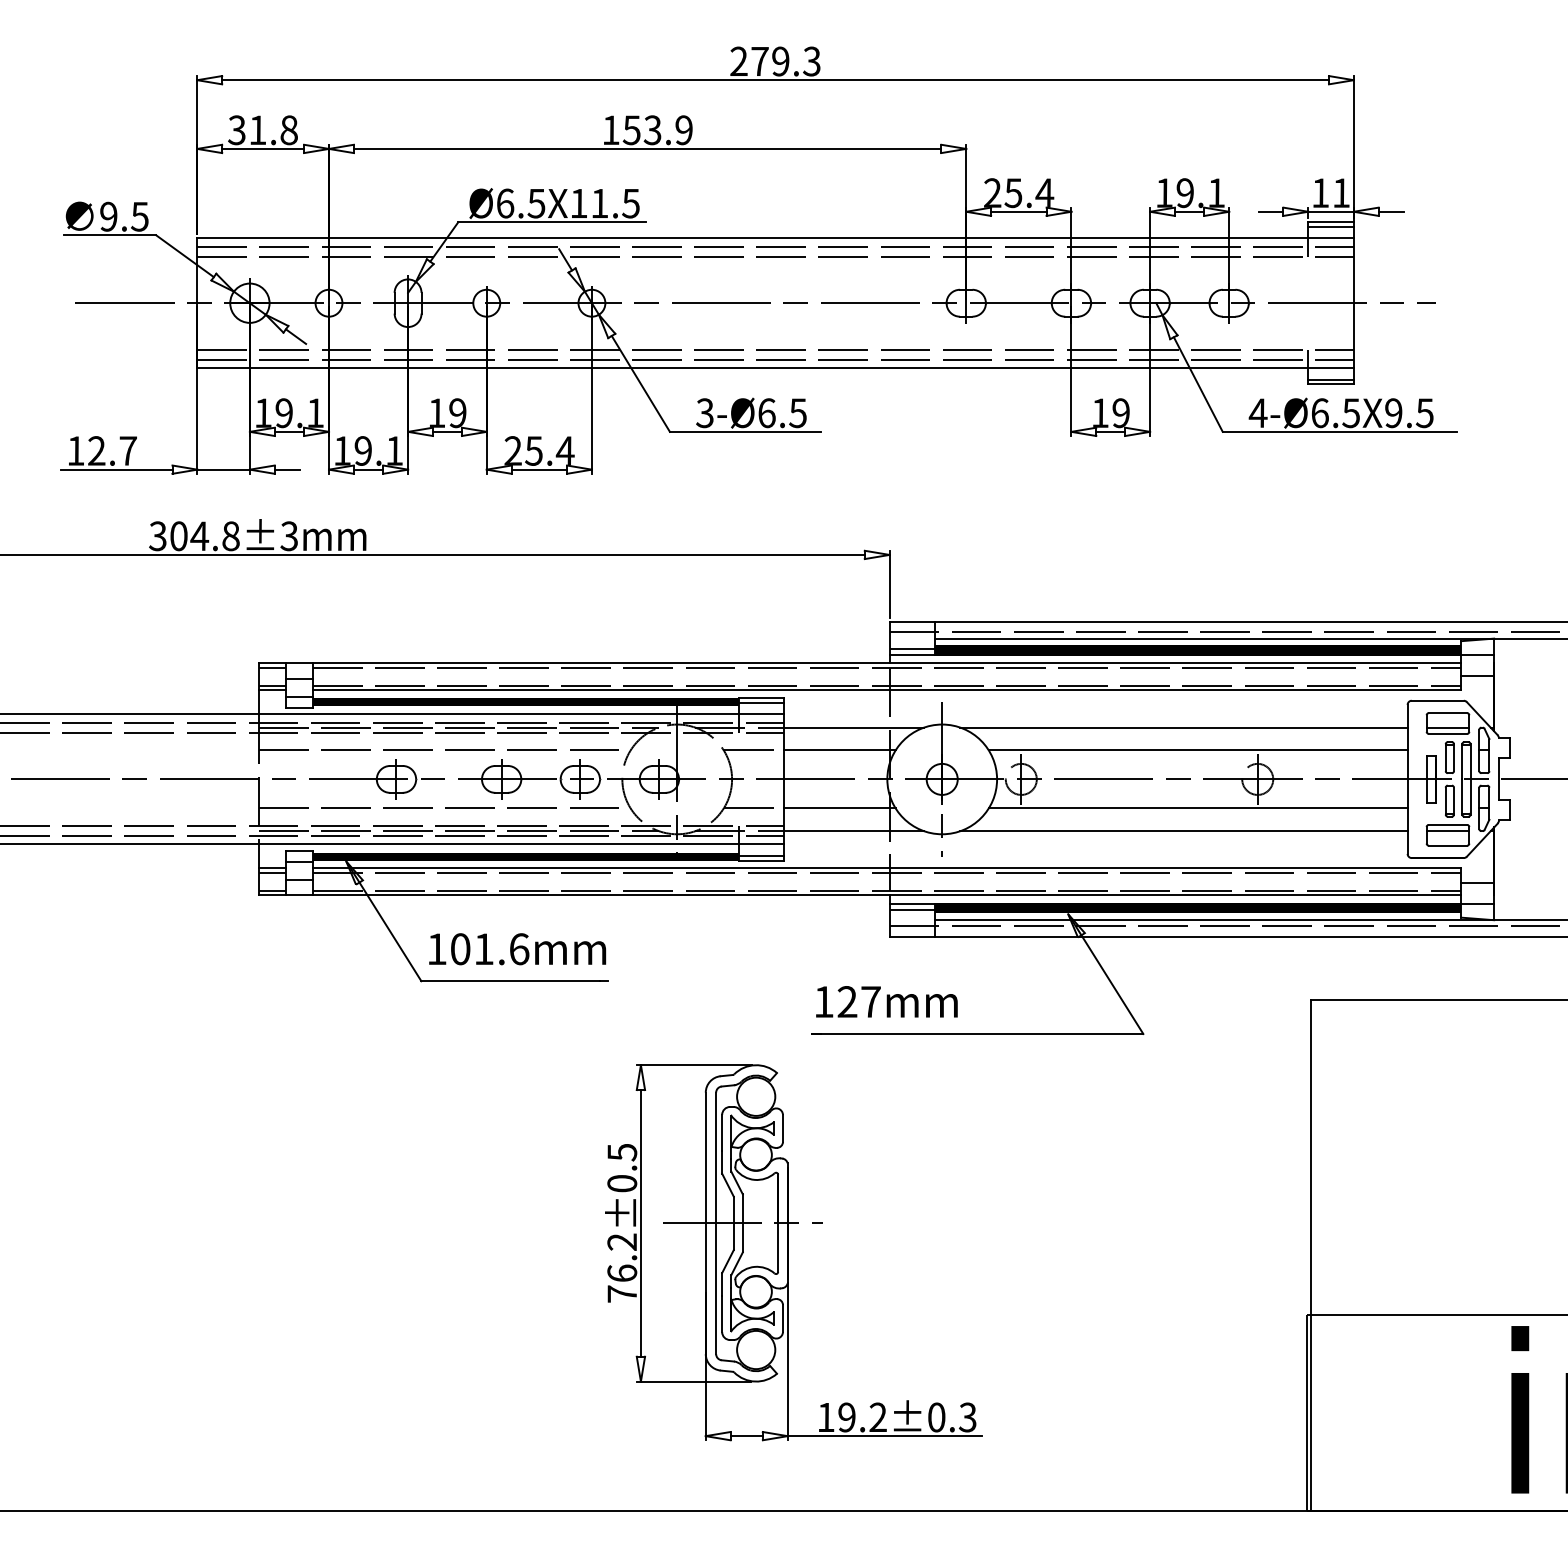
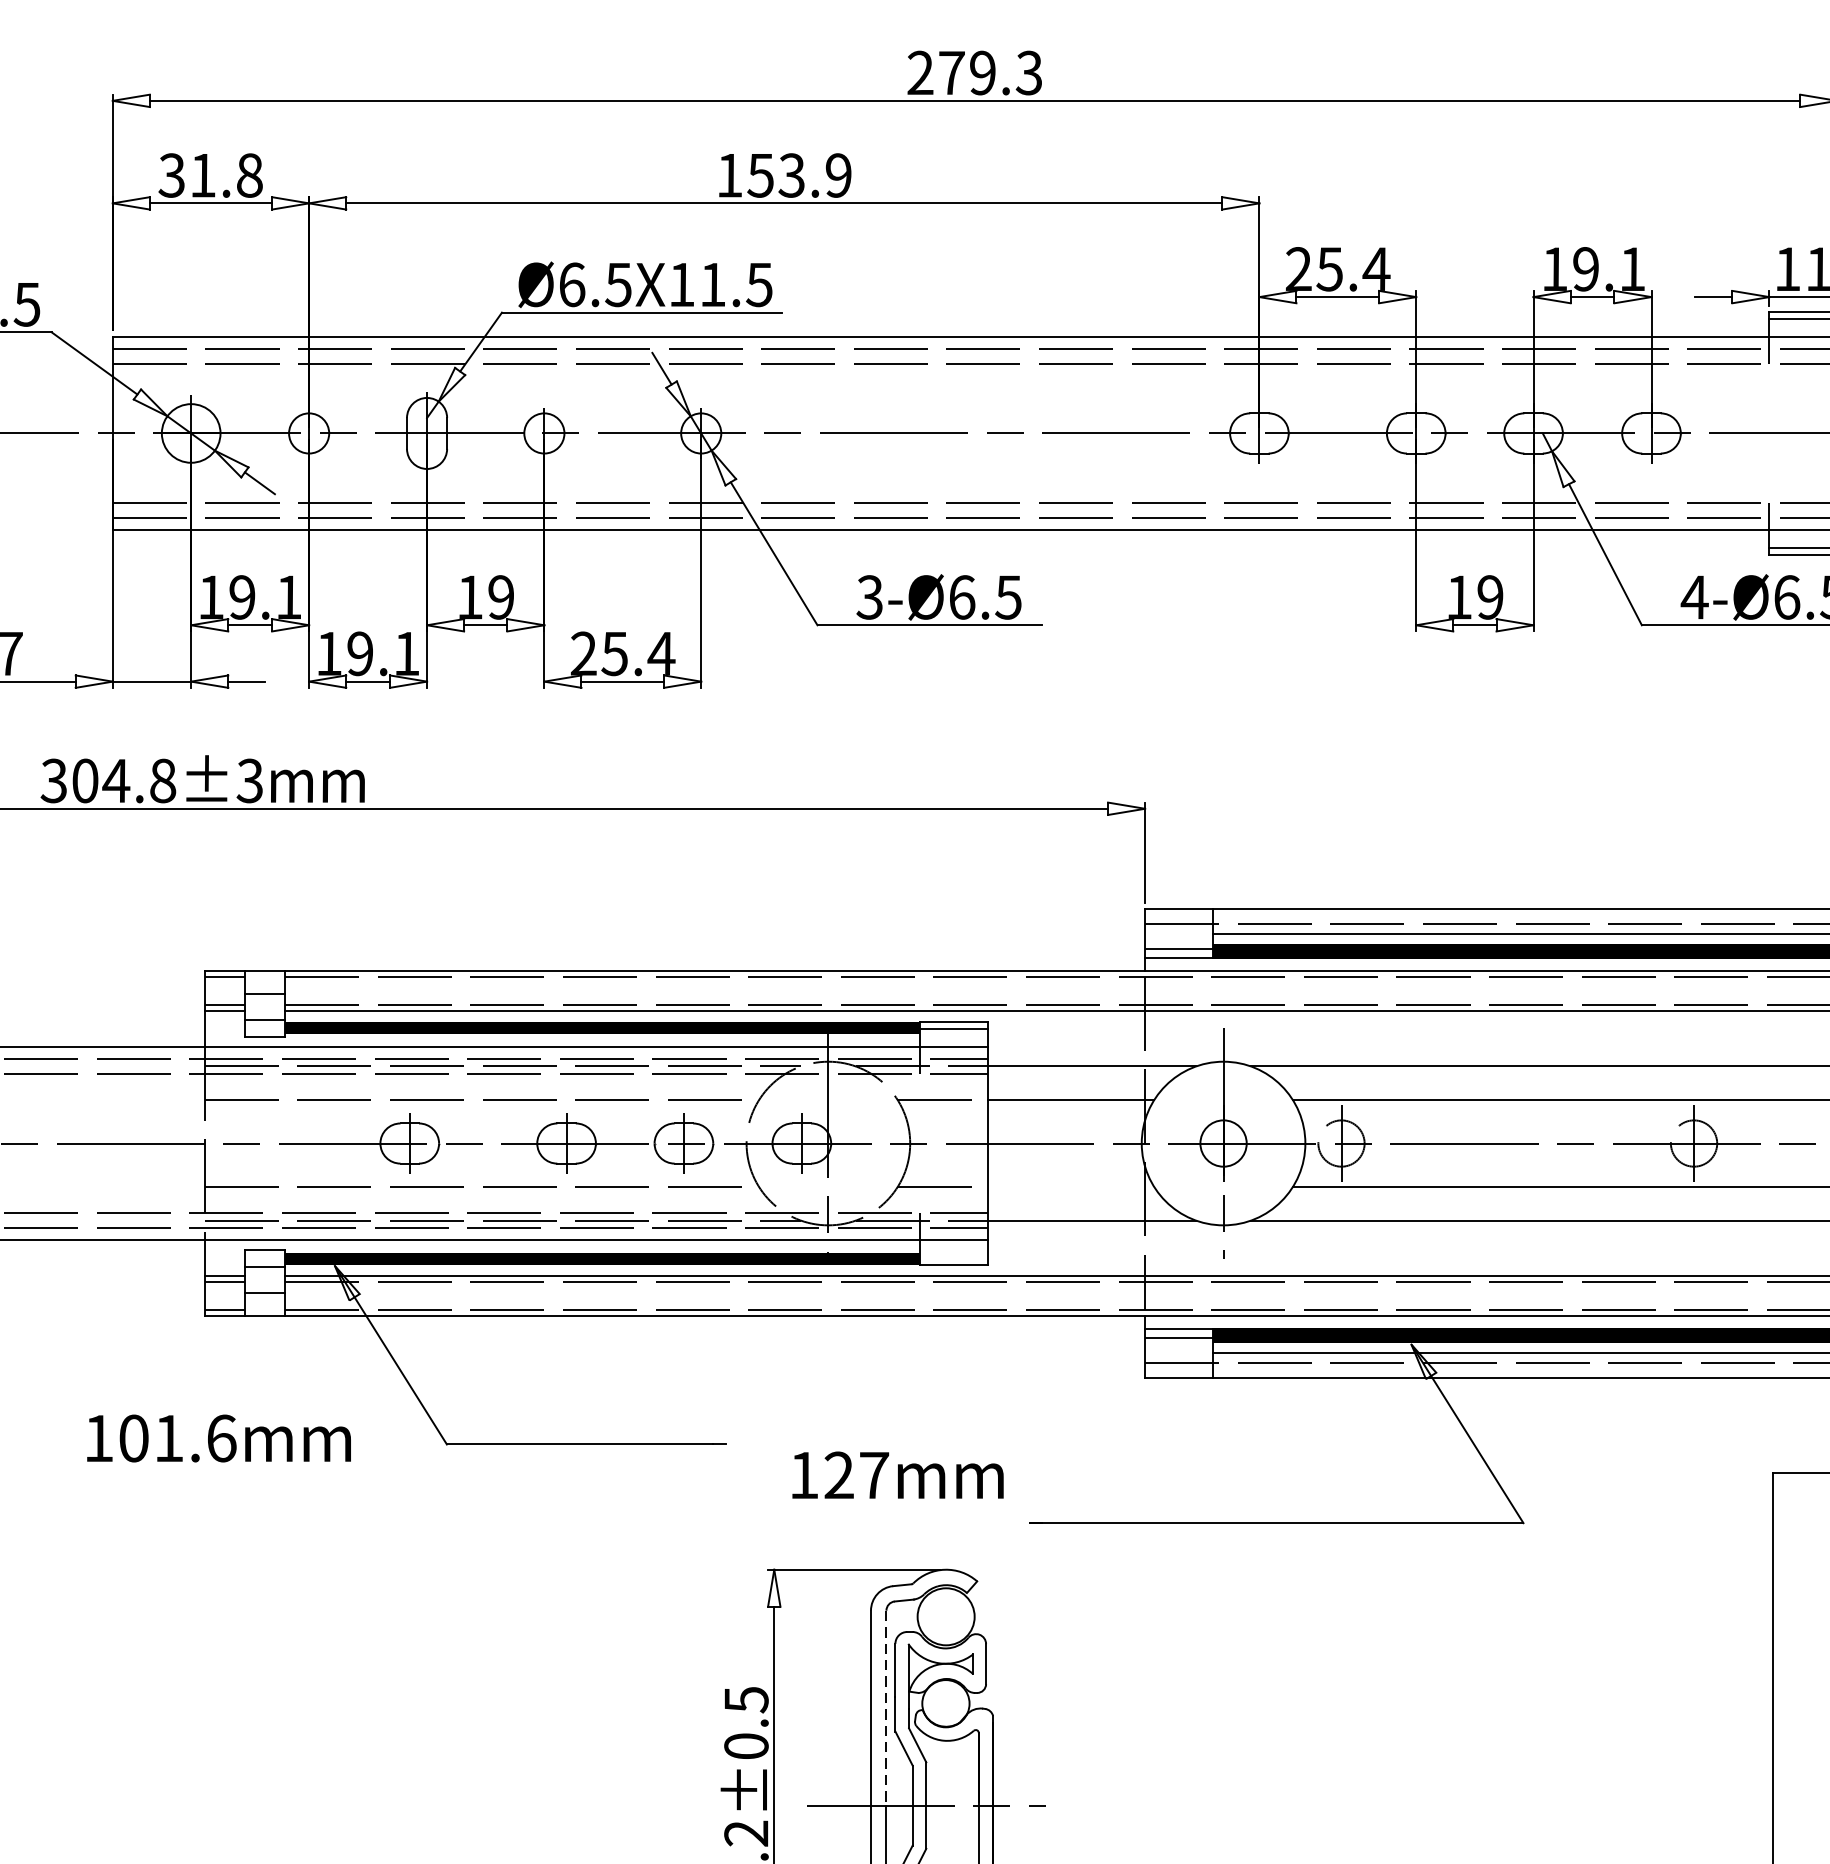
line: (839, 808) -> (1070, 1186), removed
line: (761, 856) -> (954, 1258), removed
text: (517, 949) -> (218, 1438), moved
text: (886, 1001) -> (897, 1474), moved
line: (716, 1158) -> (886, 1708), solid -> dashed

